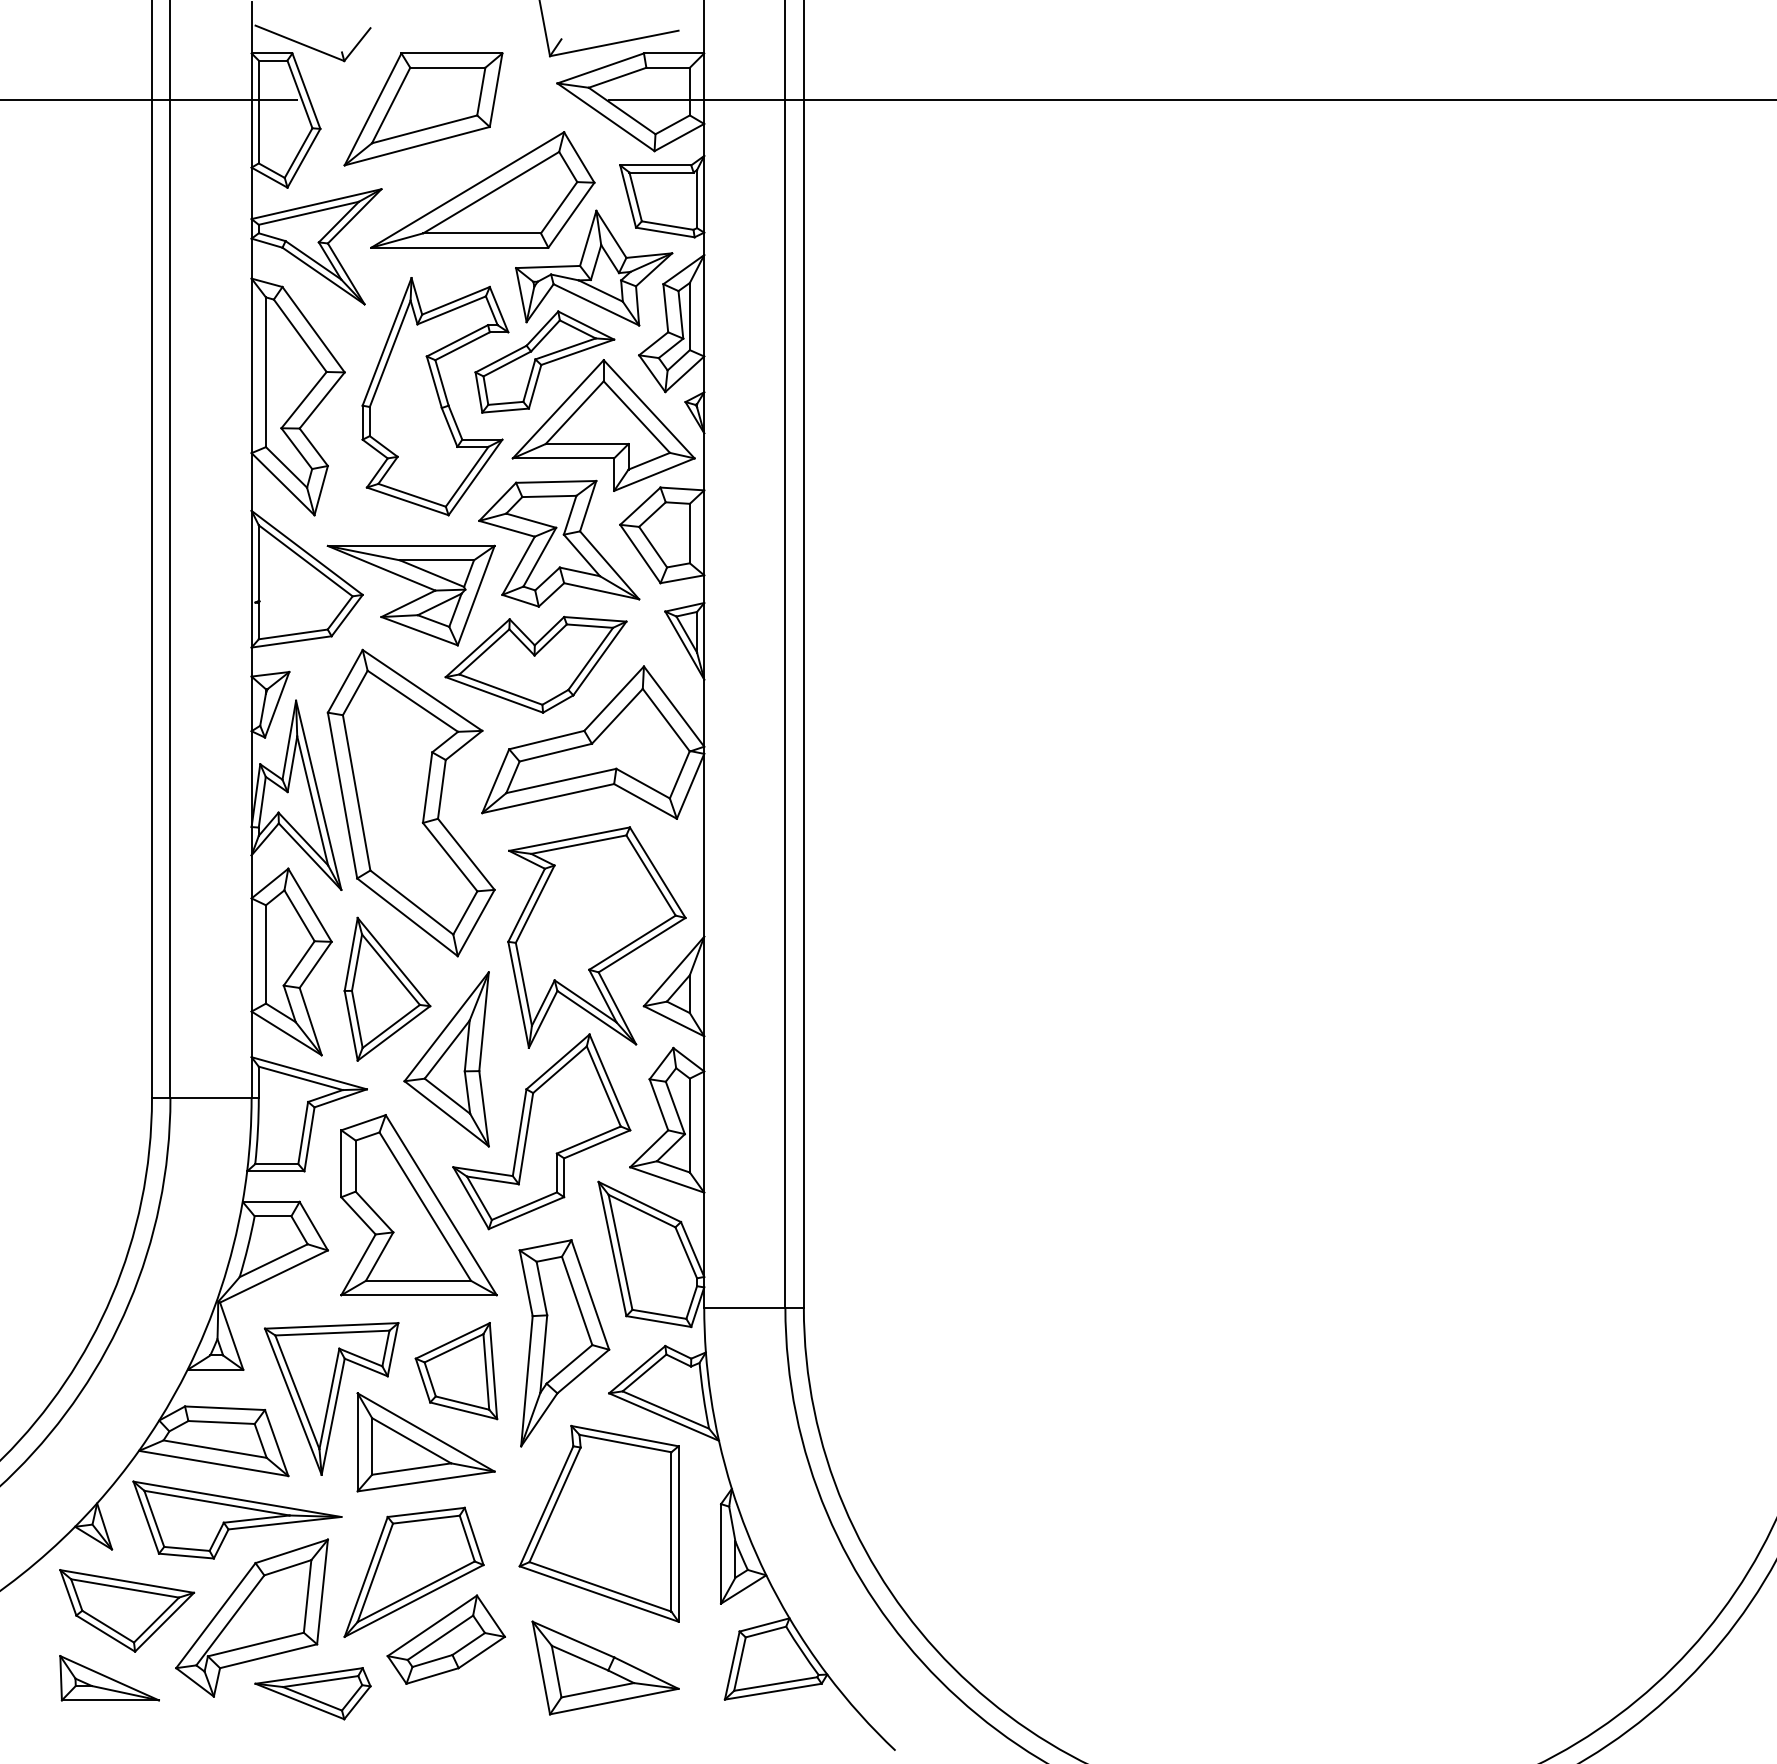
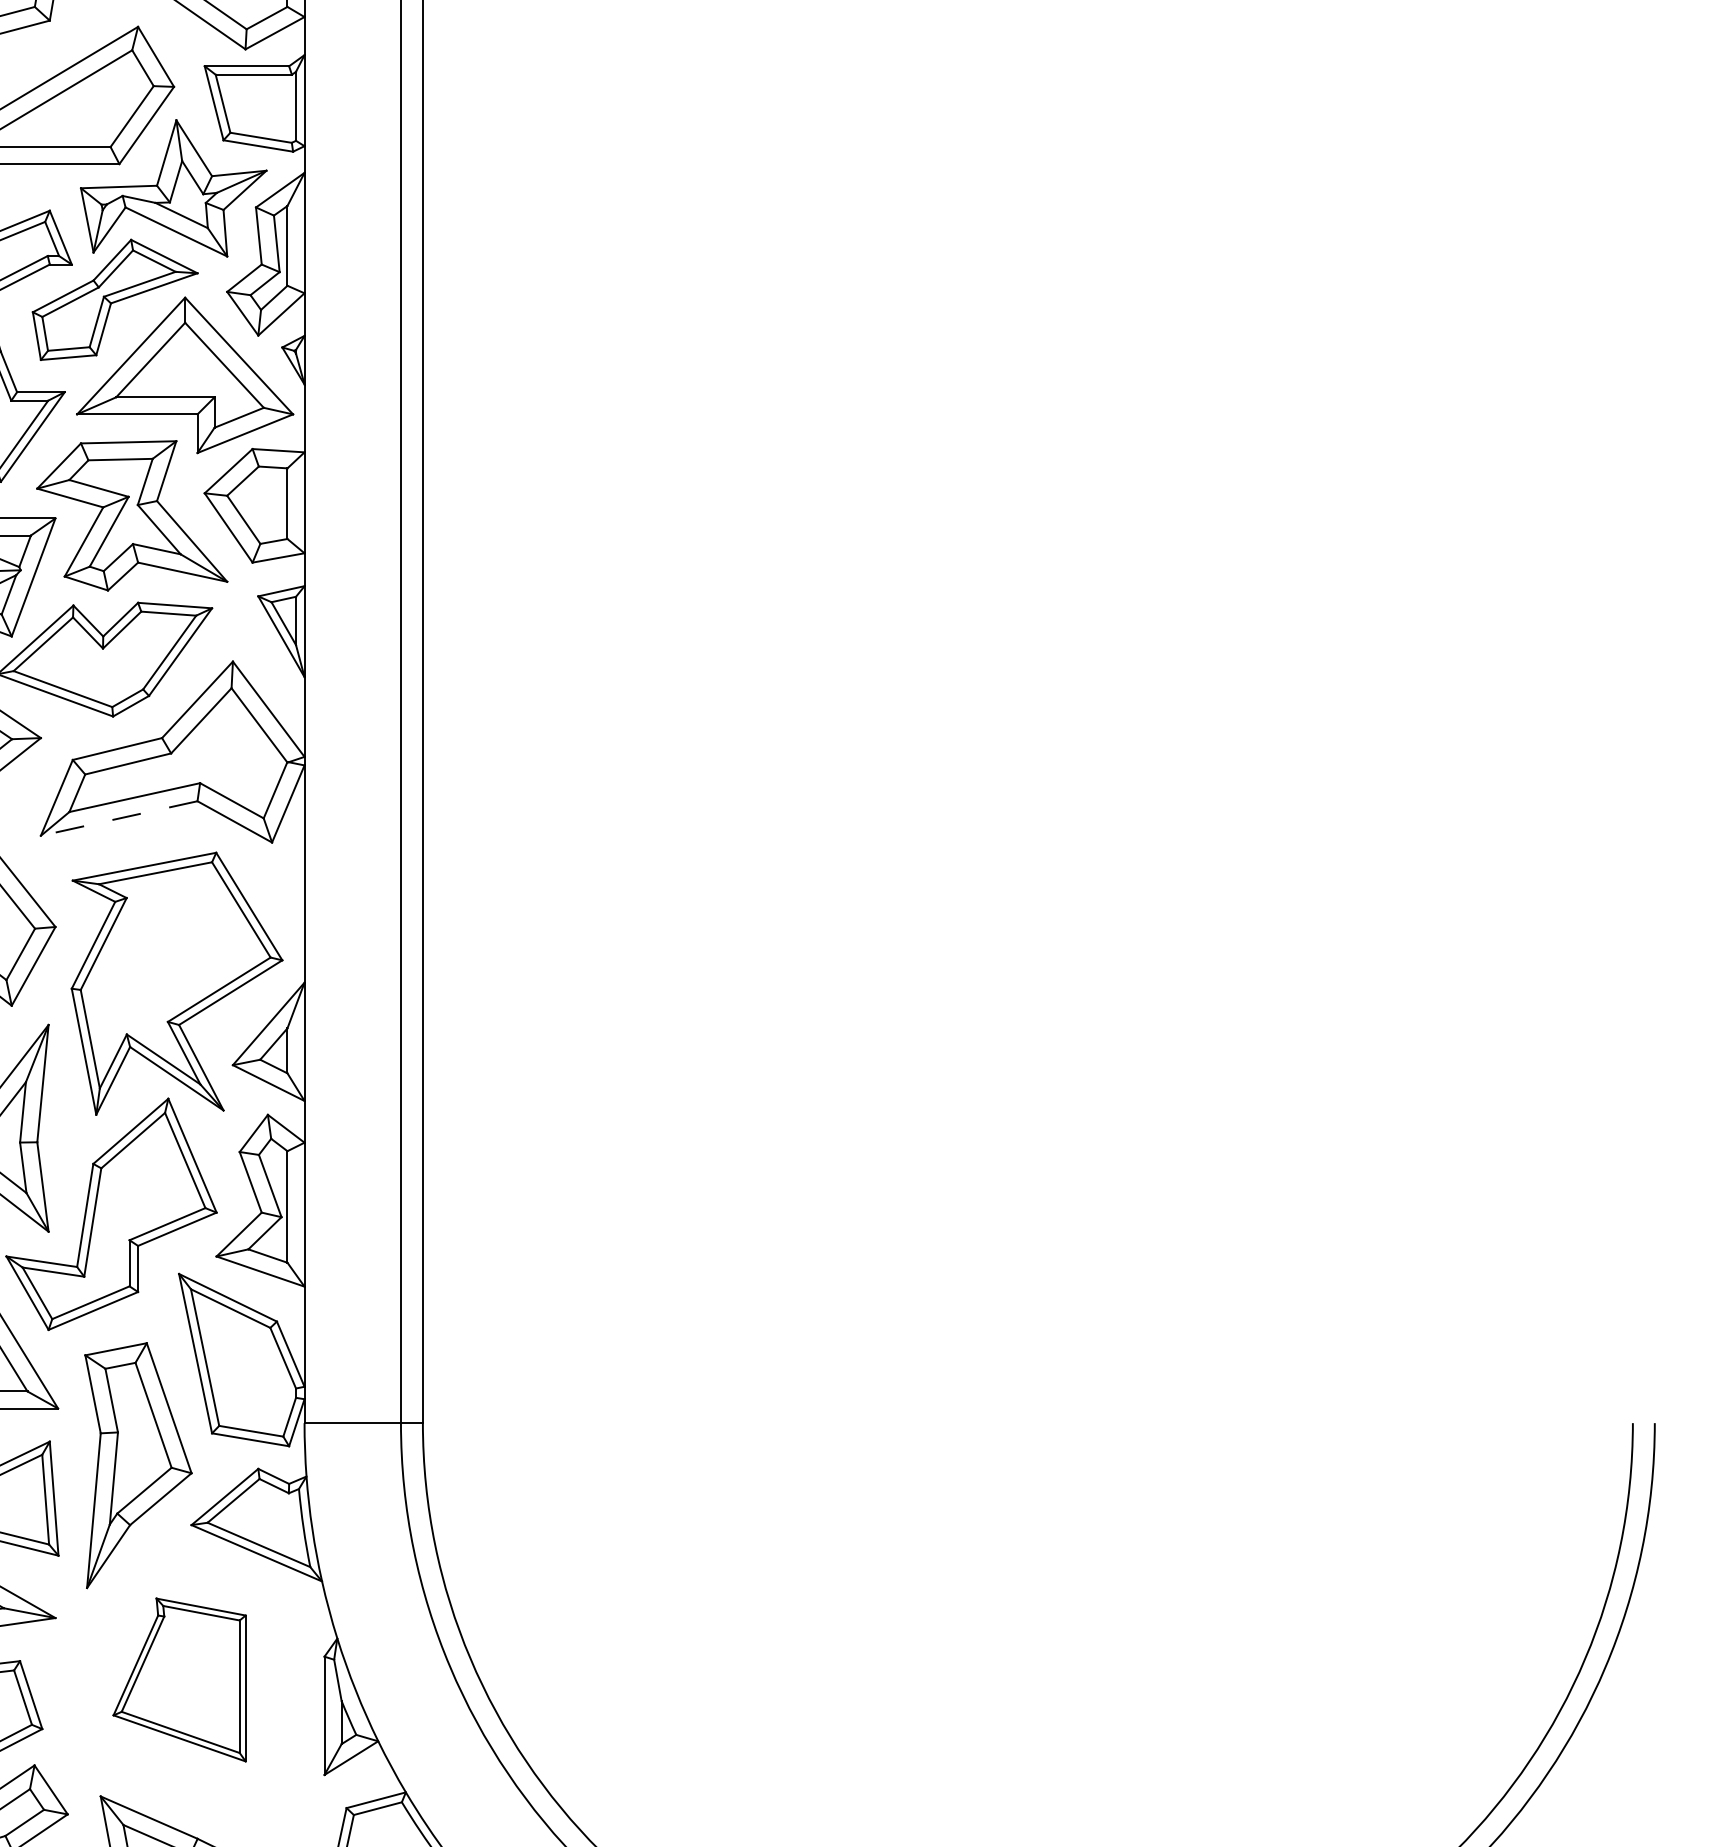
line: (547, 798) -> (118, 818), solid -> dashed
part: (598, 1523) -> (178, 1679), size x0.7

